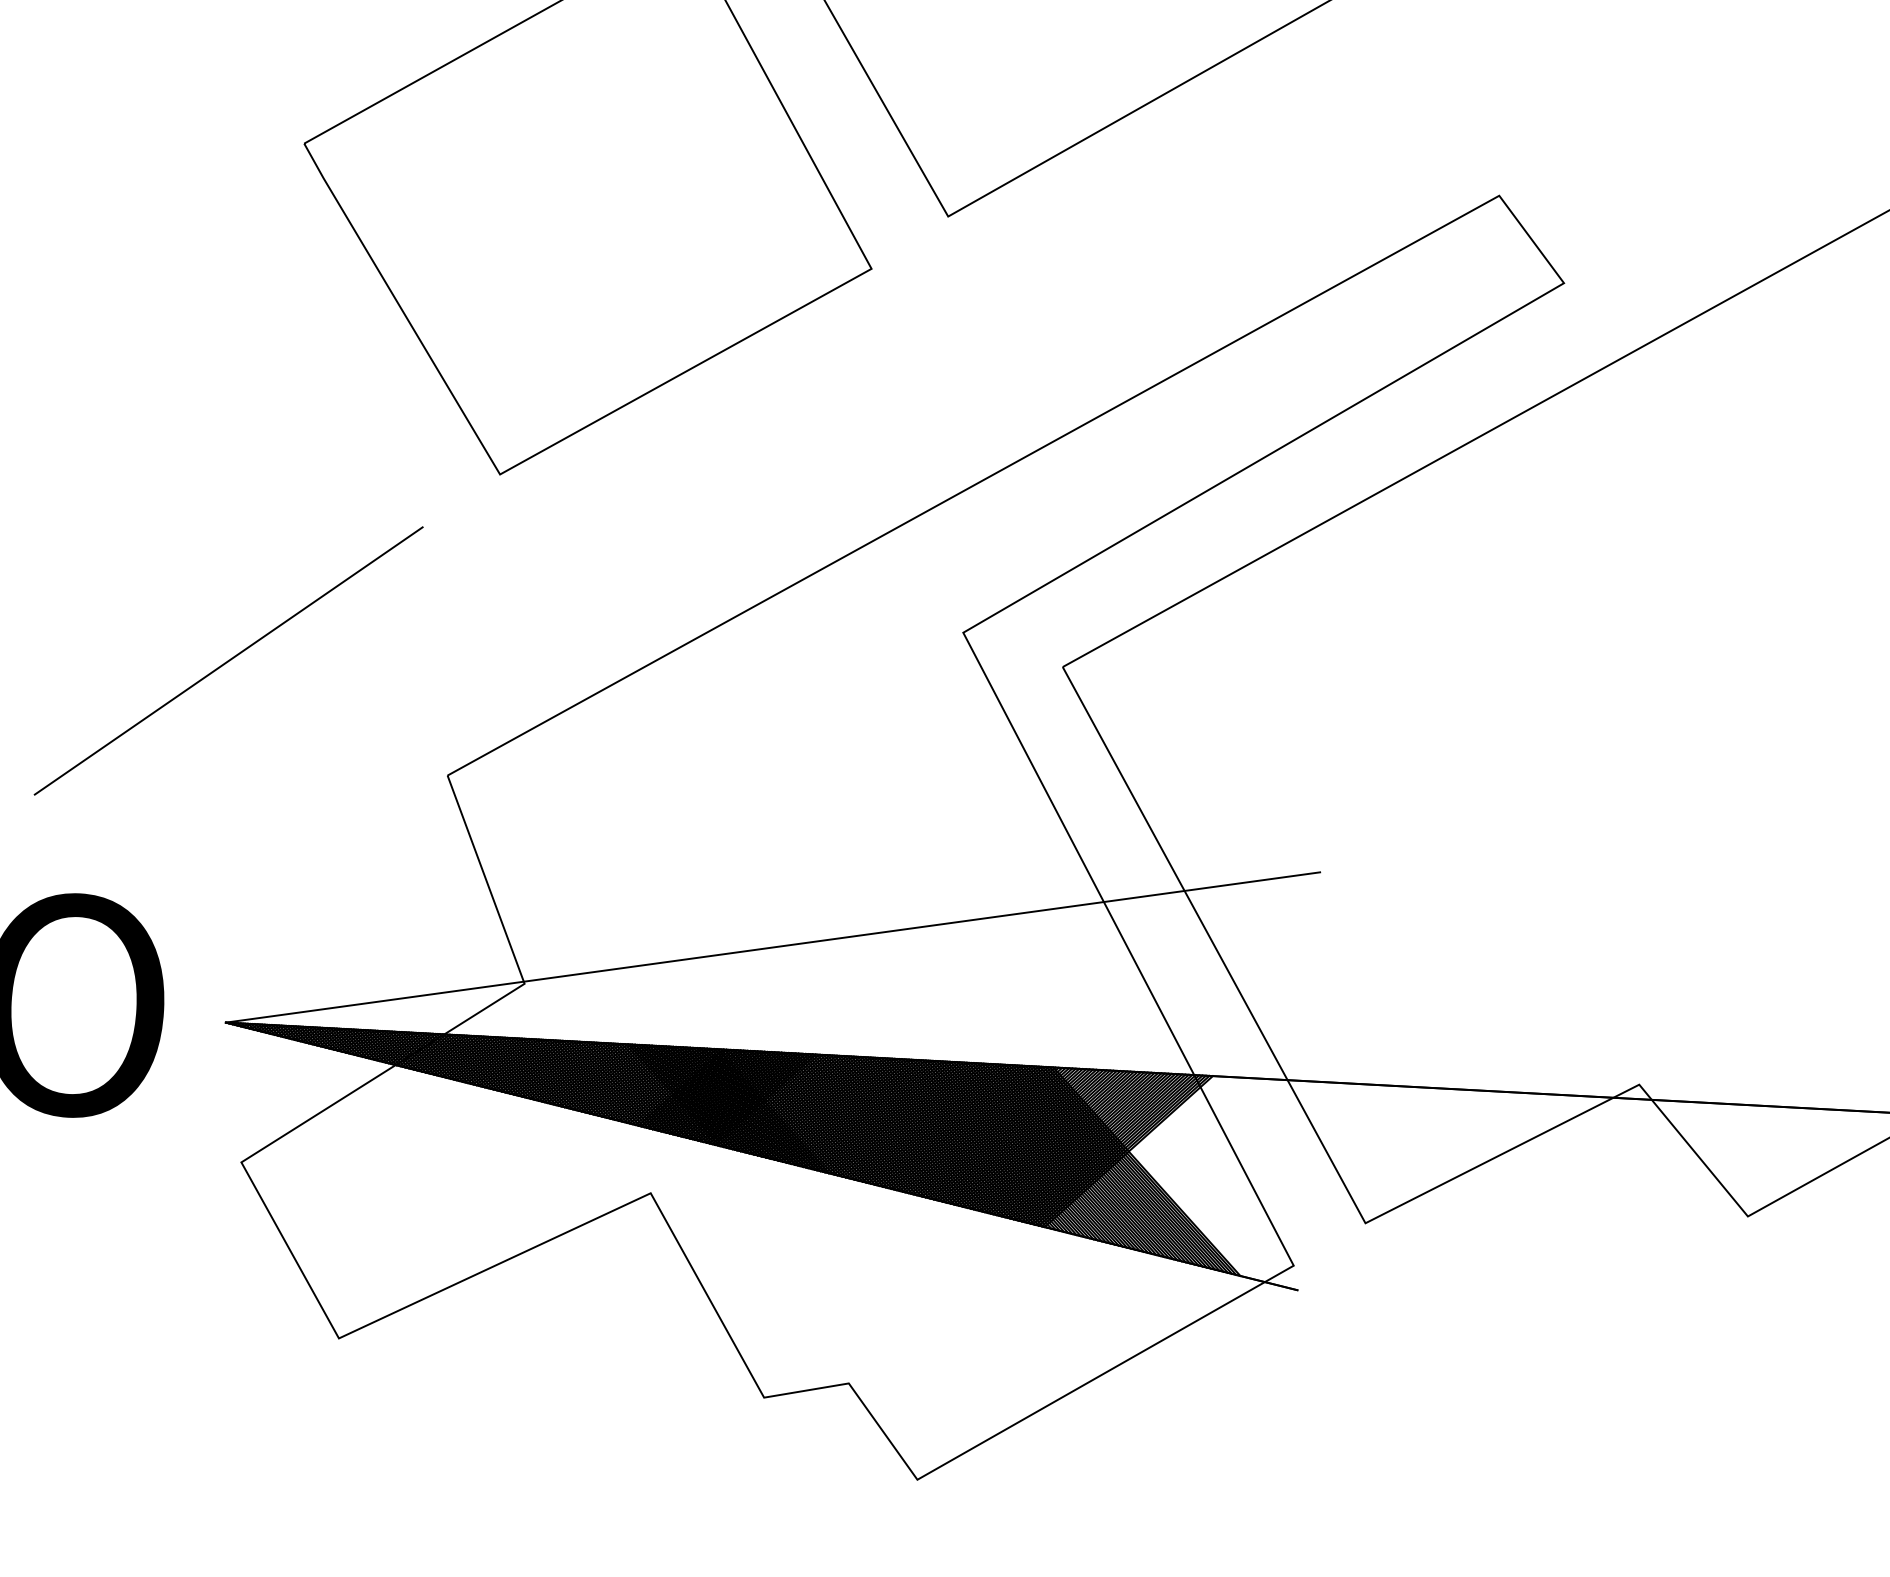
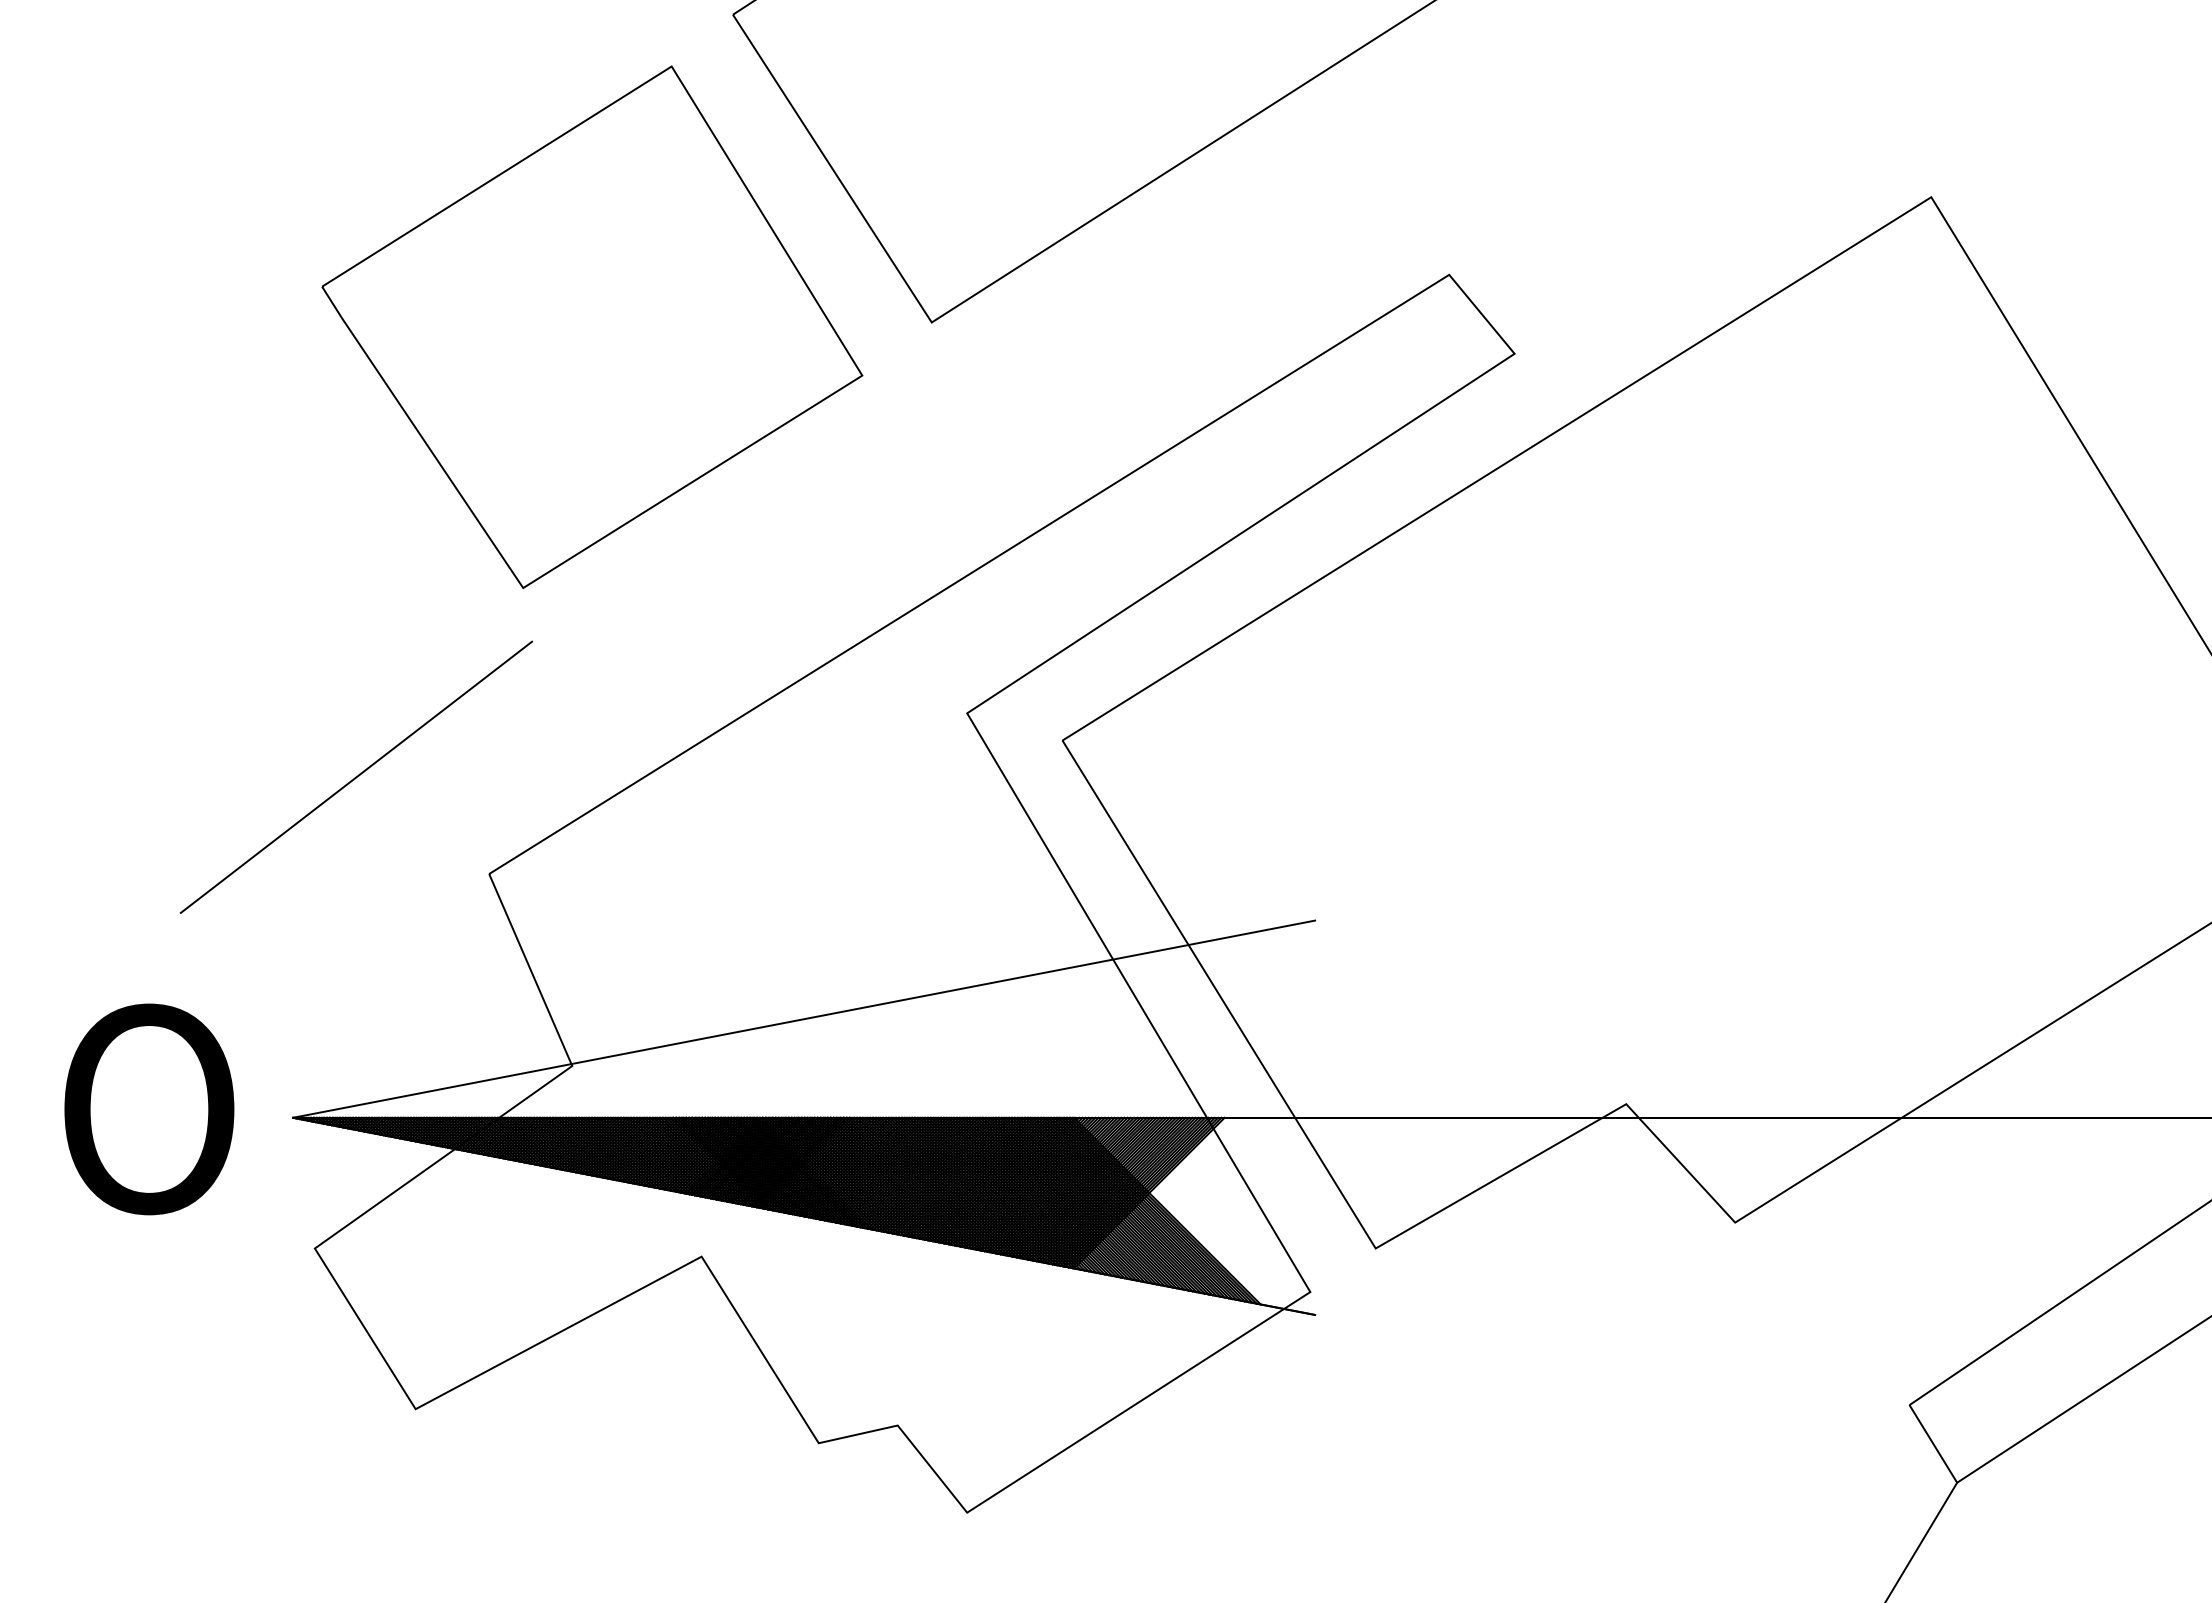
line: (227, 660) -> (355, 776), moved

